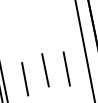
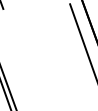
line: (45, 69) -> (50, 77), removed
line: (66, 69) -> (71, 73), removed
line: (24, 78) -> (31, 89), removed

